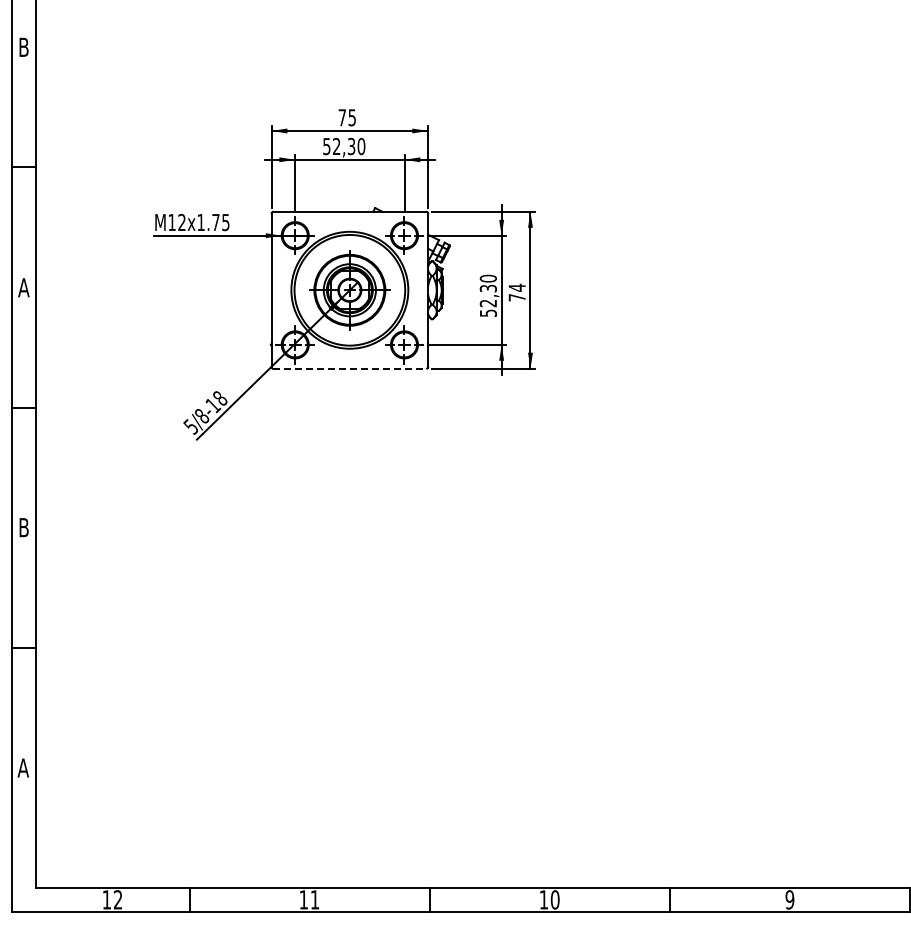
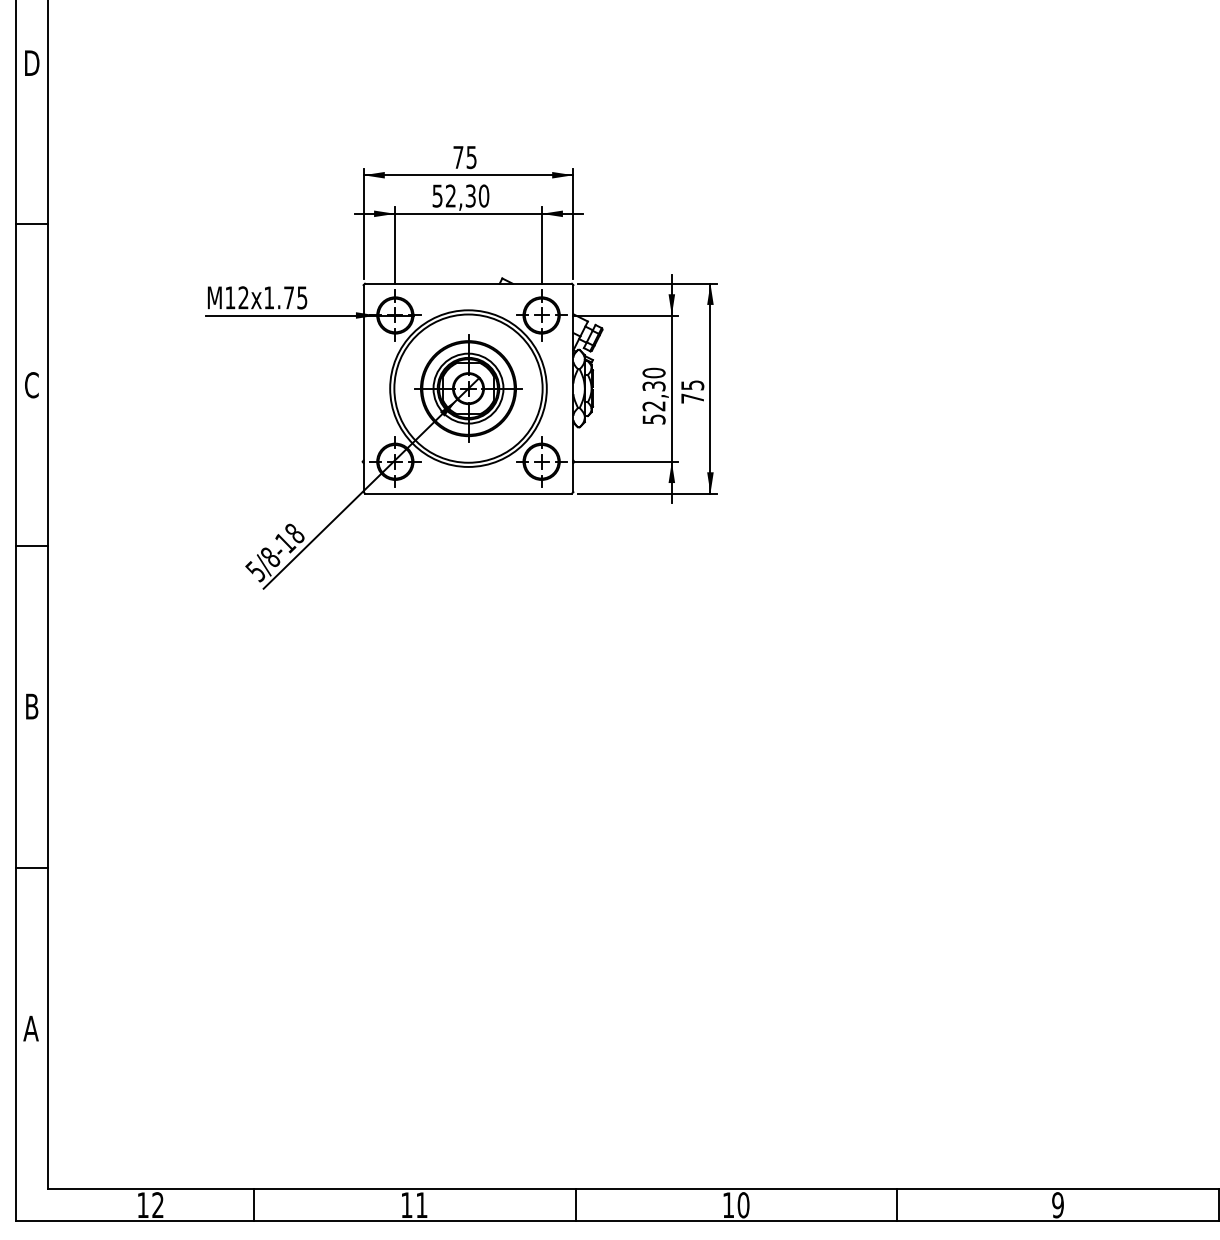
text: (23, 46) -> (31, 62), B -> D
text: (23, 287) -> (31, 384), A -> C
text: (516, 287) -> (691, 384), 74 -> 75
line: (350, 368) -> (469, 493), dashed -> solid

